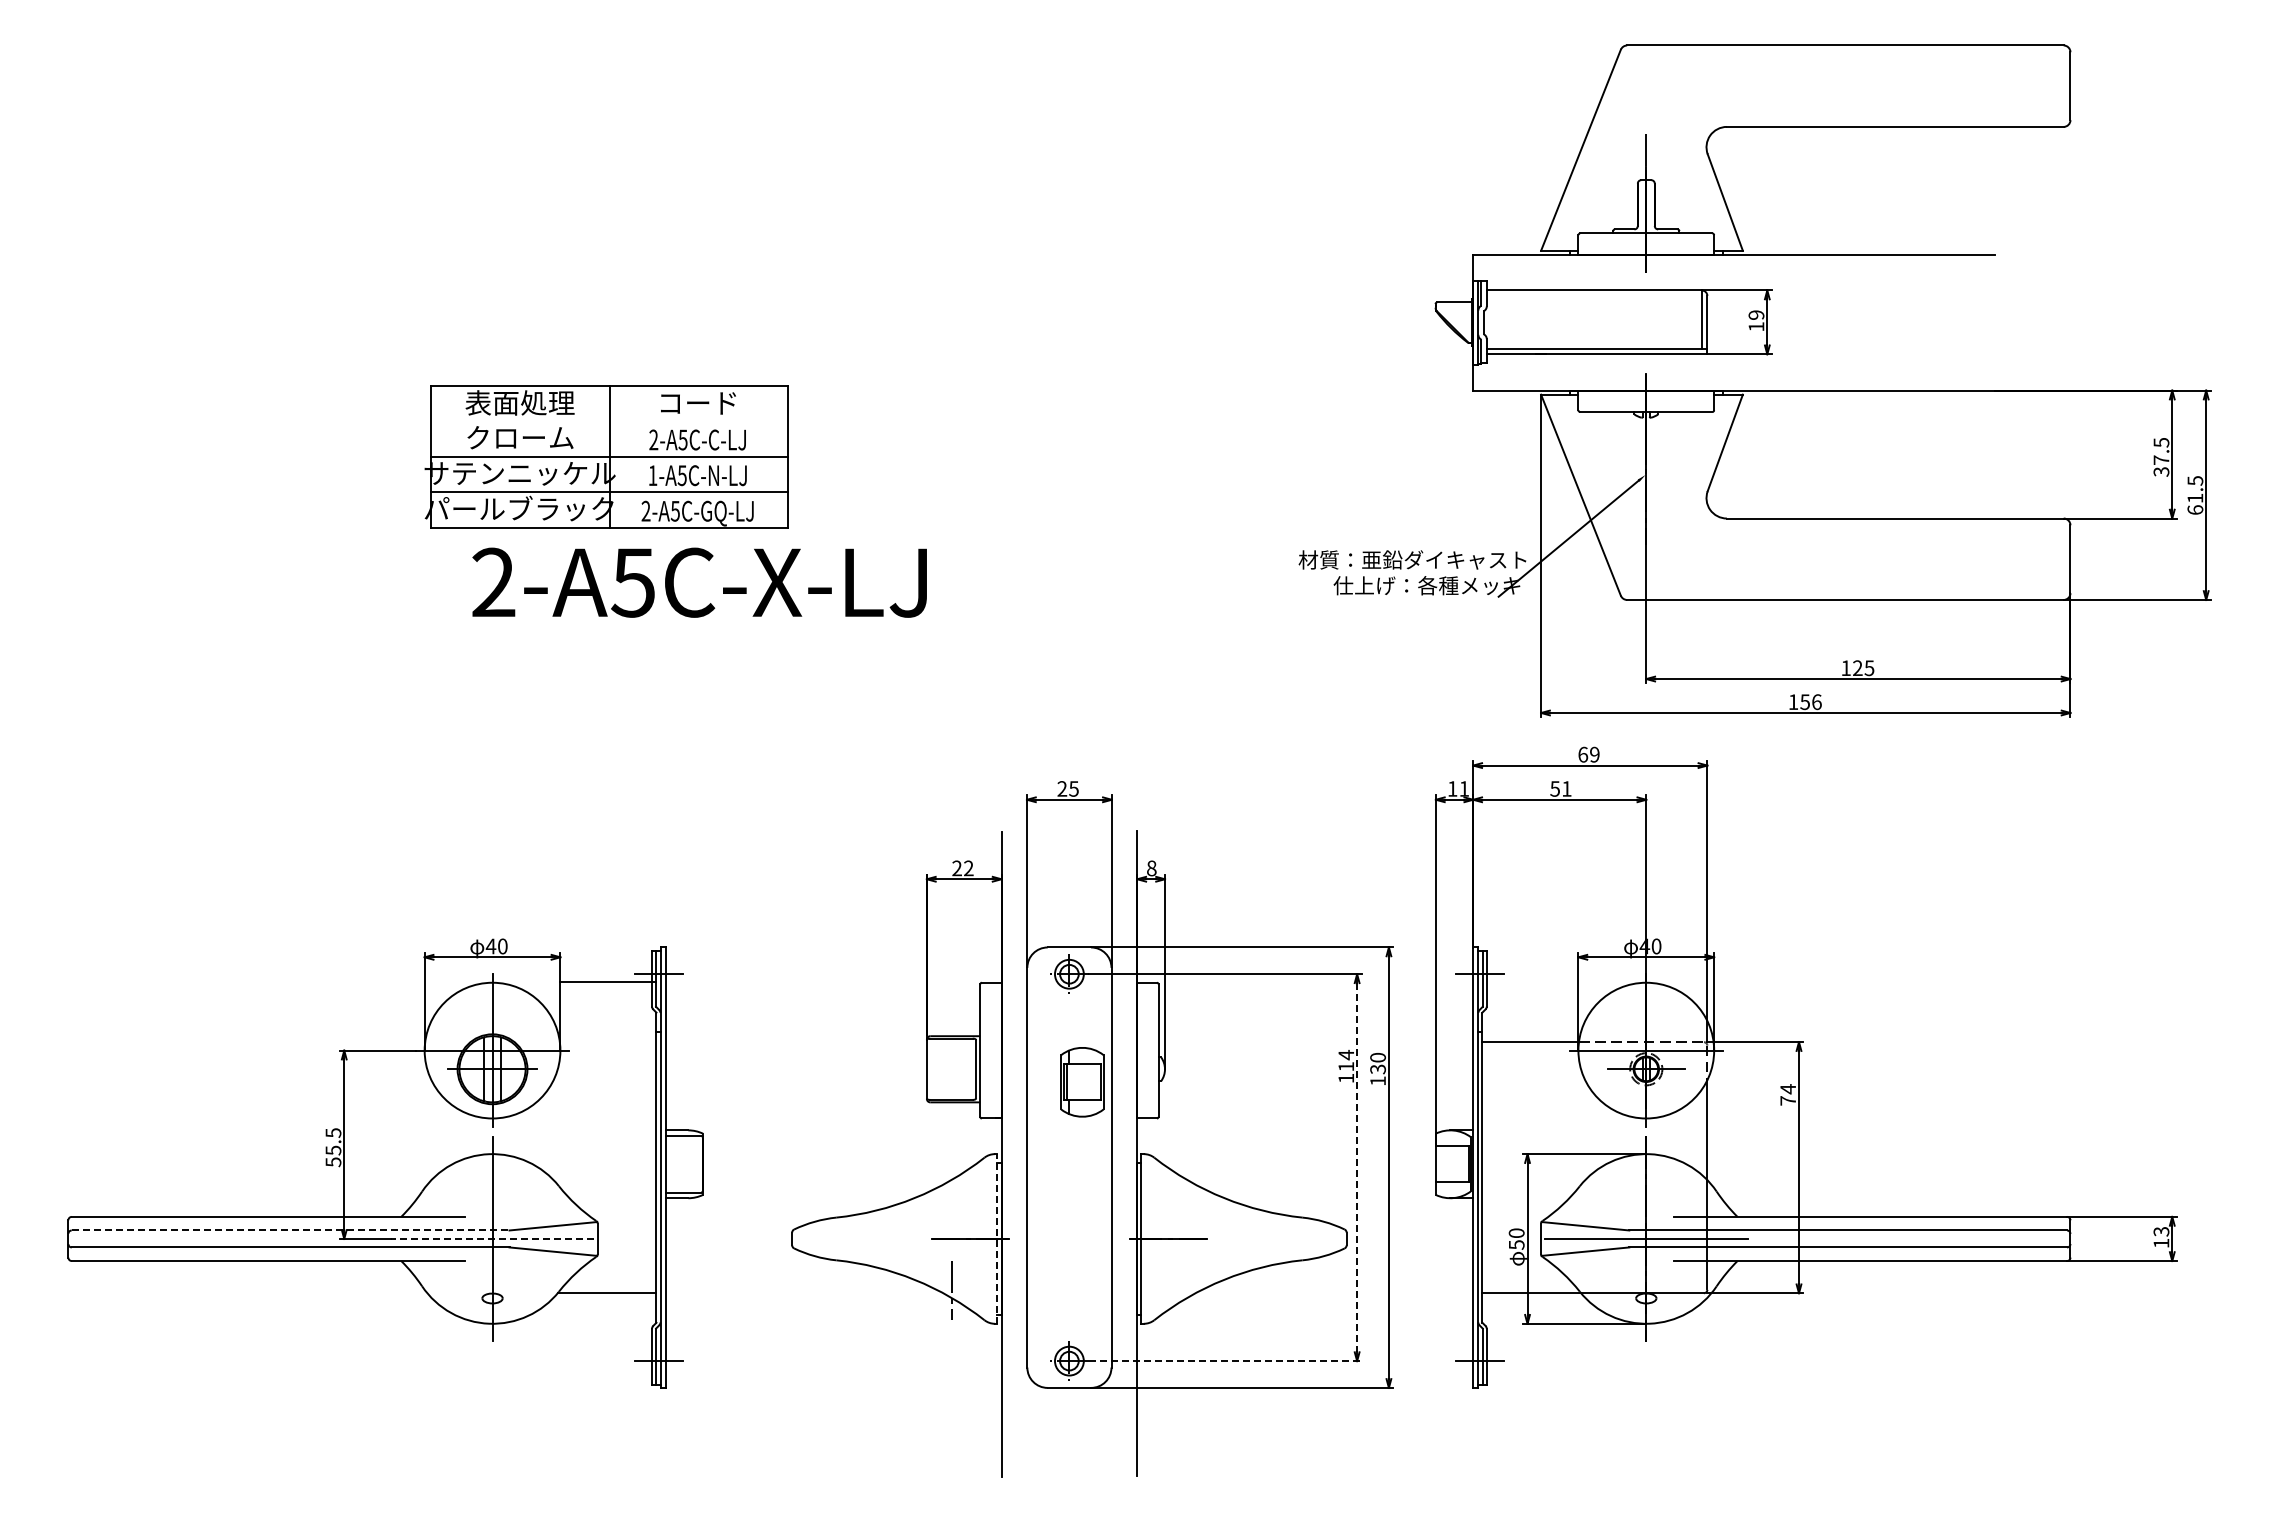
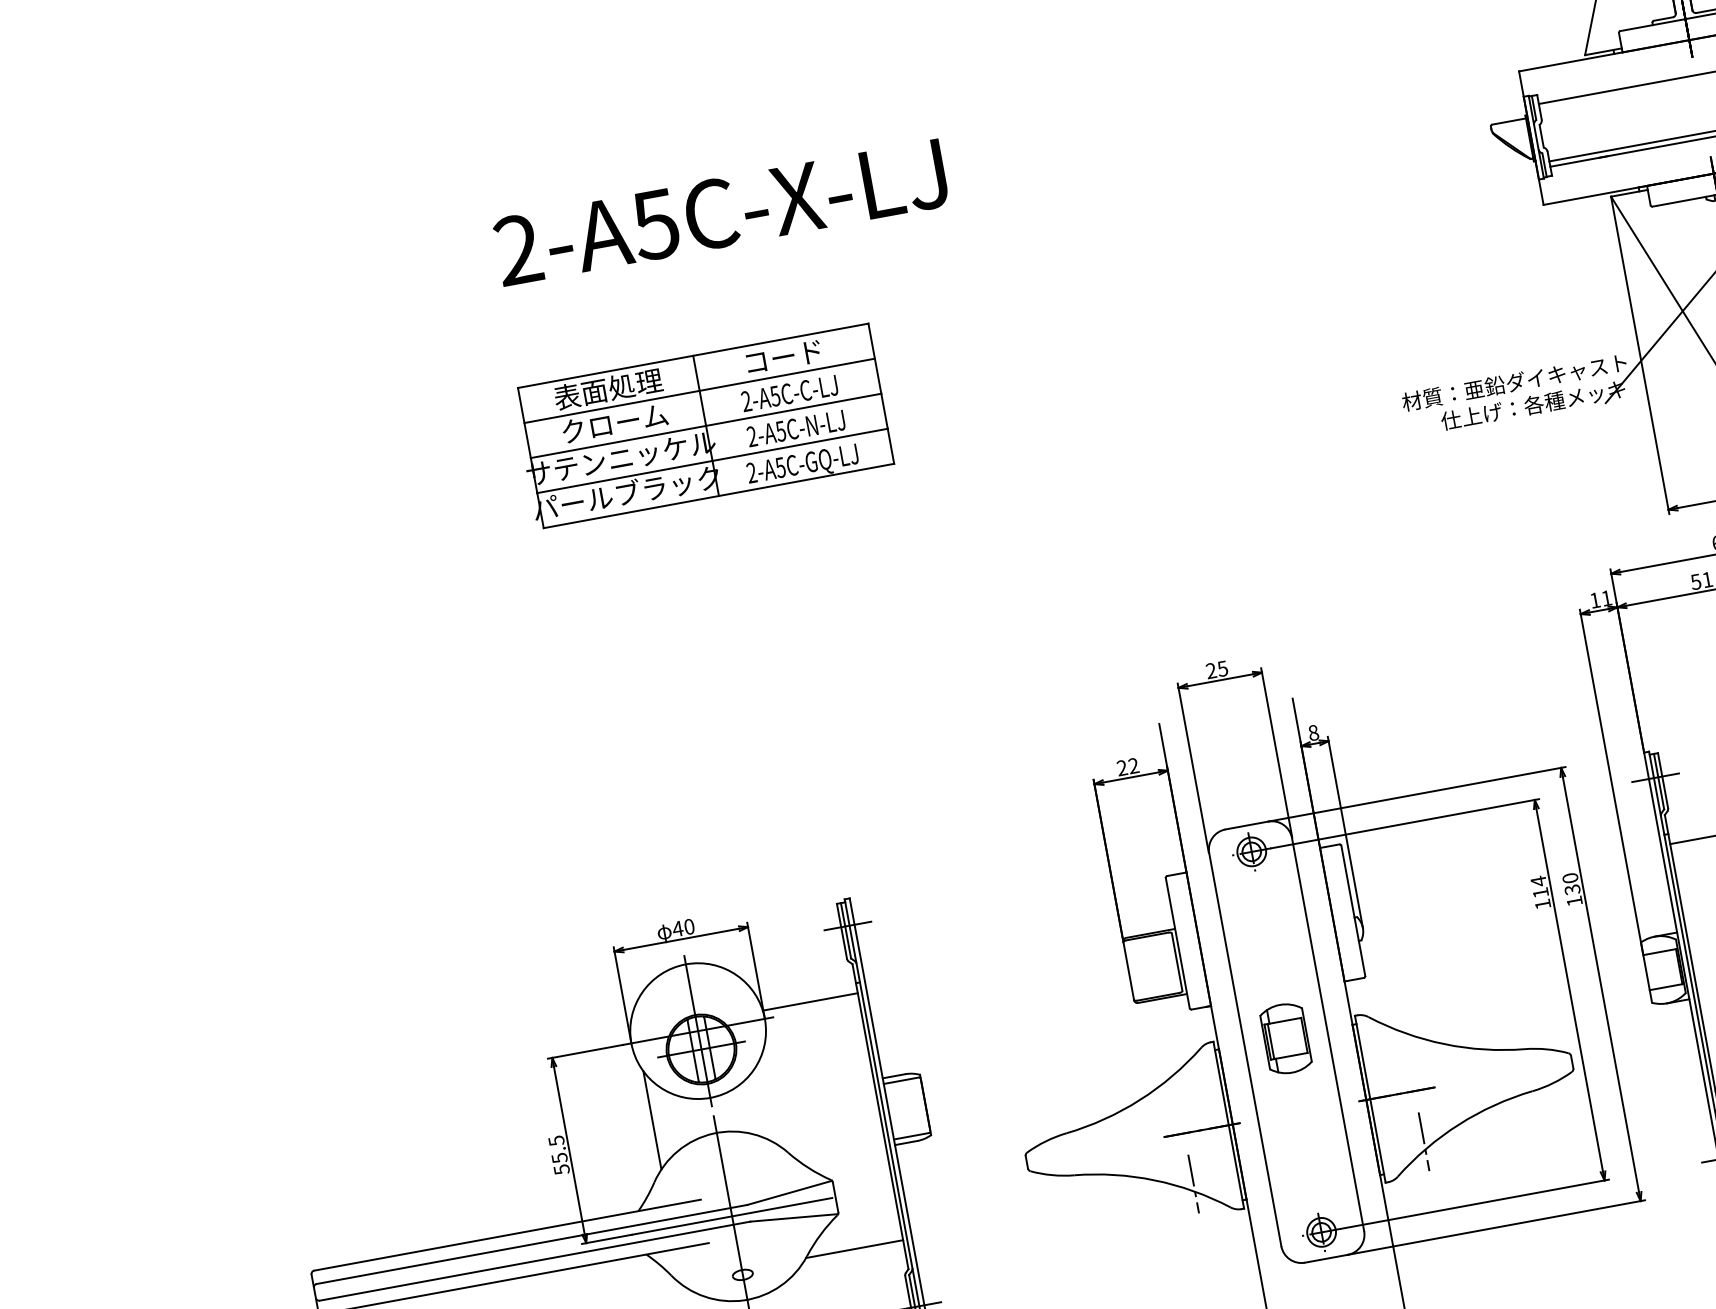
line: (609, 421) -> (699, 391), added
text: (652, 475) -> (751, 436), 1-A5C-N-LJ -> 2-A5C-N-LJ
text: (699, 582) -> (720, 212), moved
line: (607, 982) -> (809, 1002), moved
part: (1082, 1082) -> (1286, 1038), moved
line: (431, 1130) -> (652, 1120), added
line: (1357, 1167) -> (1569, 989), dashed -> solid
line: (290, 1230) -> (531, 1244), dashed -> solid
line: (492, 1238) -> (732, 1215), dashed -> solid
line: (997, 1238) -> (1228, 1124), dashed -> solid
line: (1186, 1290) -> (1424, 1141), added
line: (1225, 1361) -> (1475, 1204), dashed -> solid

